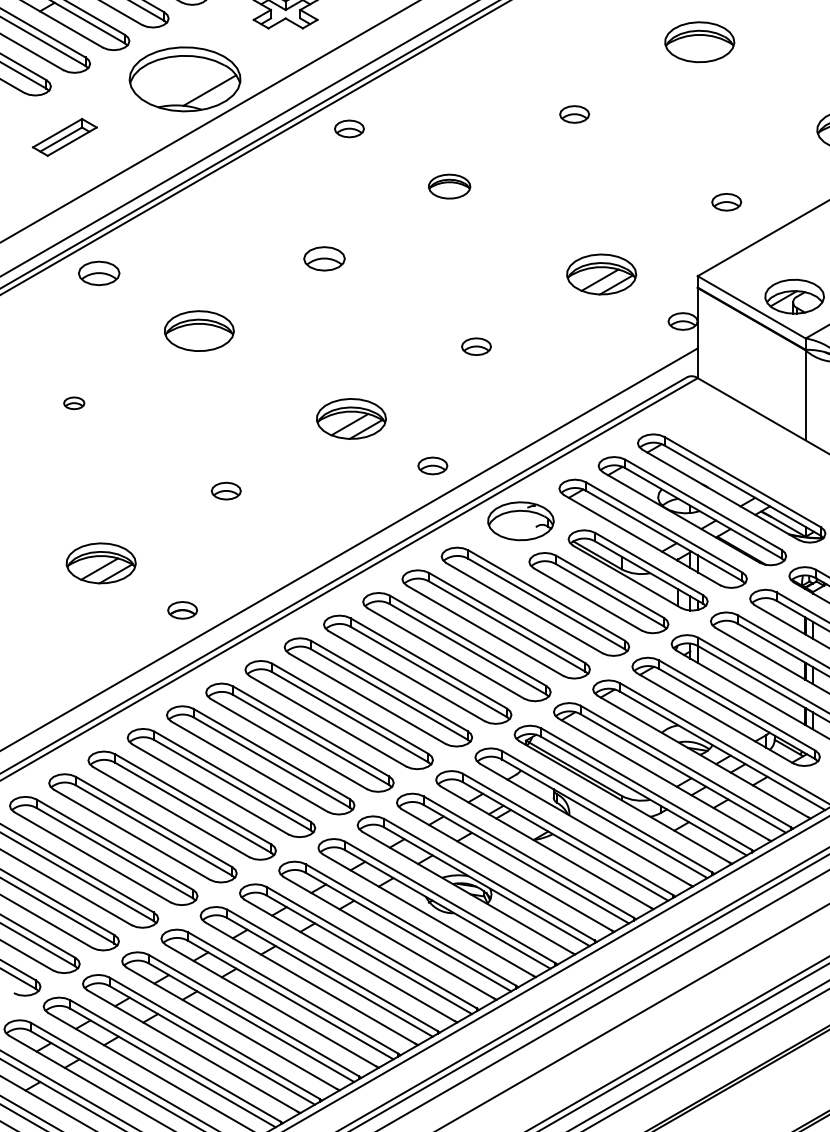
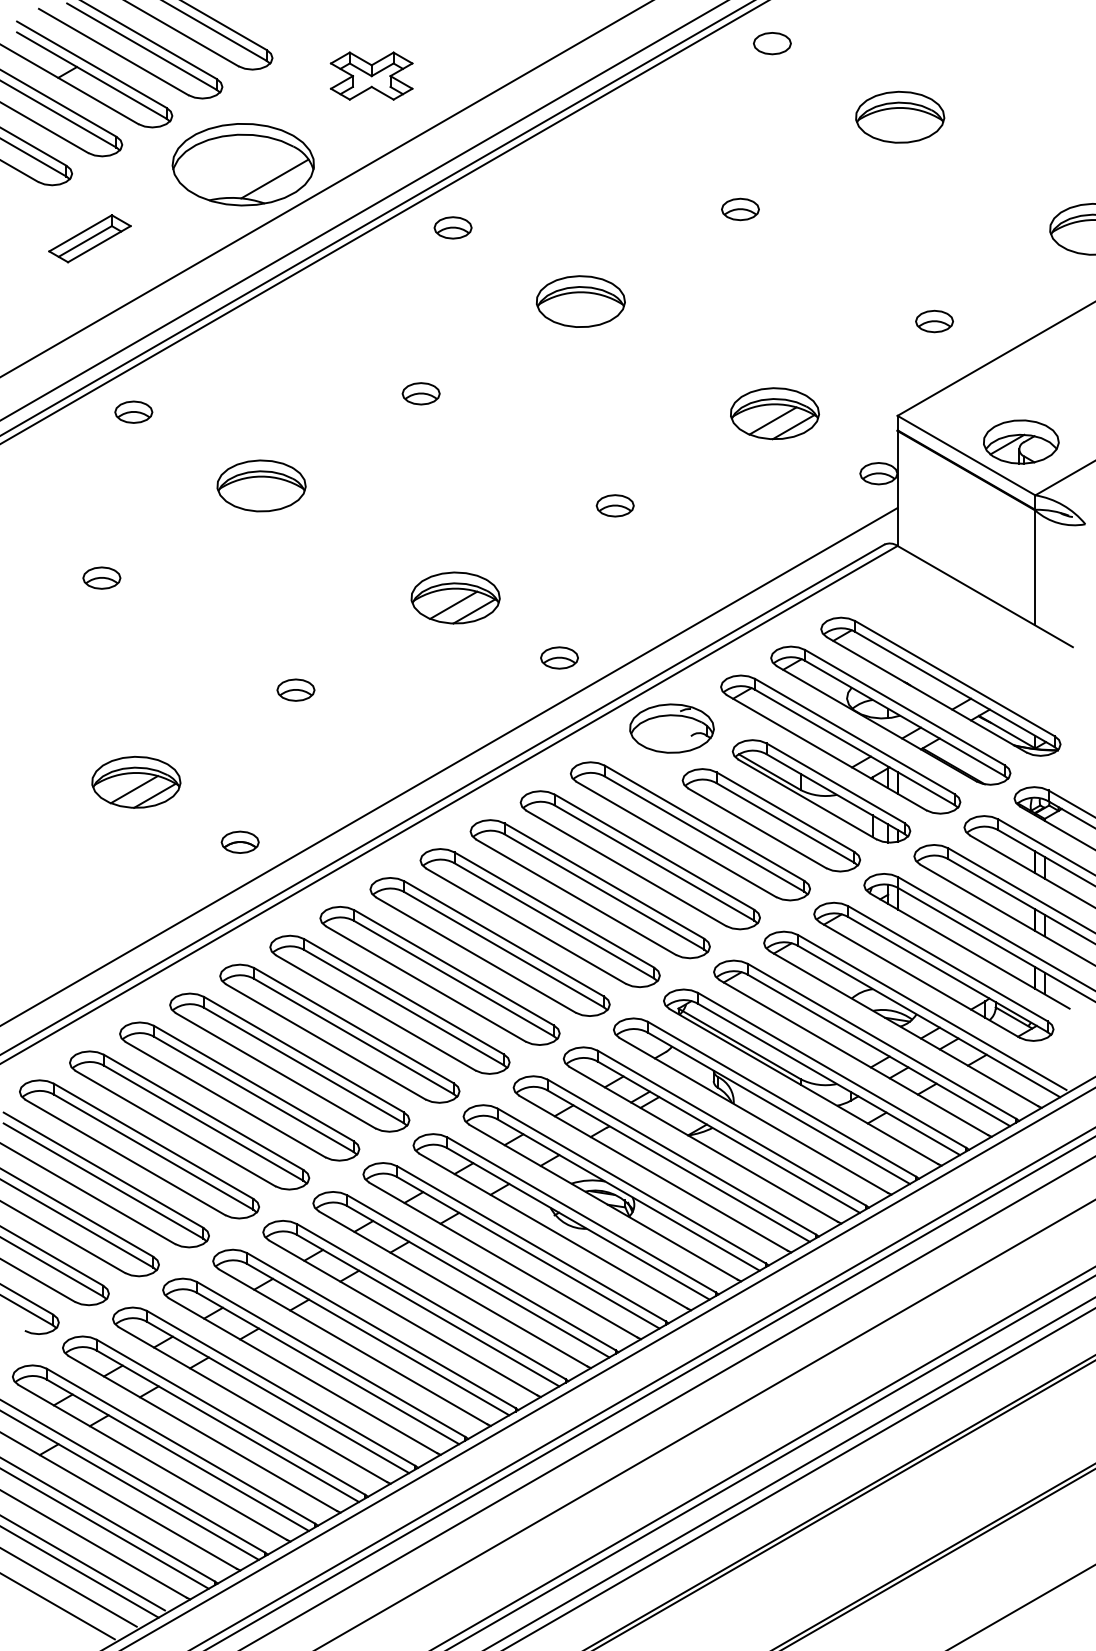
part: (449, 186) -> (580, 301), size x1.67
part: (323, 258) -> (420, 393), size x0.71
part: (99, 272) -> (133, 411), size x0.71
part: (73, 402) -> (101, 577), size x1.43

